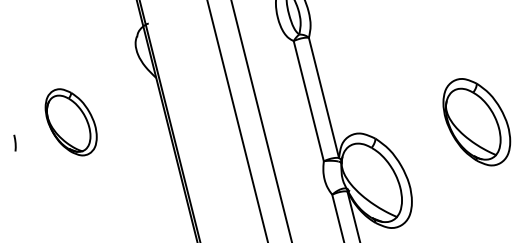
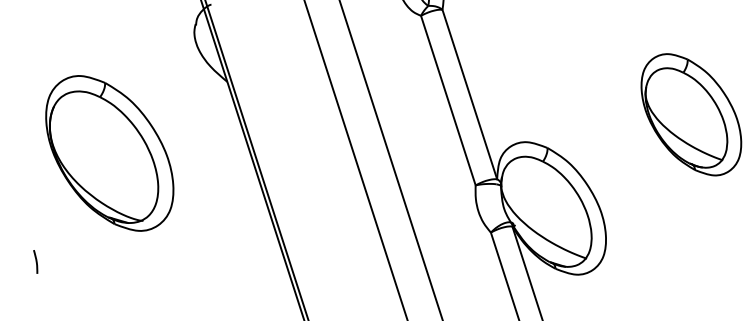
part: (70, 122) -> (108, 153), size x1.67
line: (14, 142) -> (35, 261), moved

